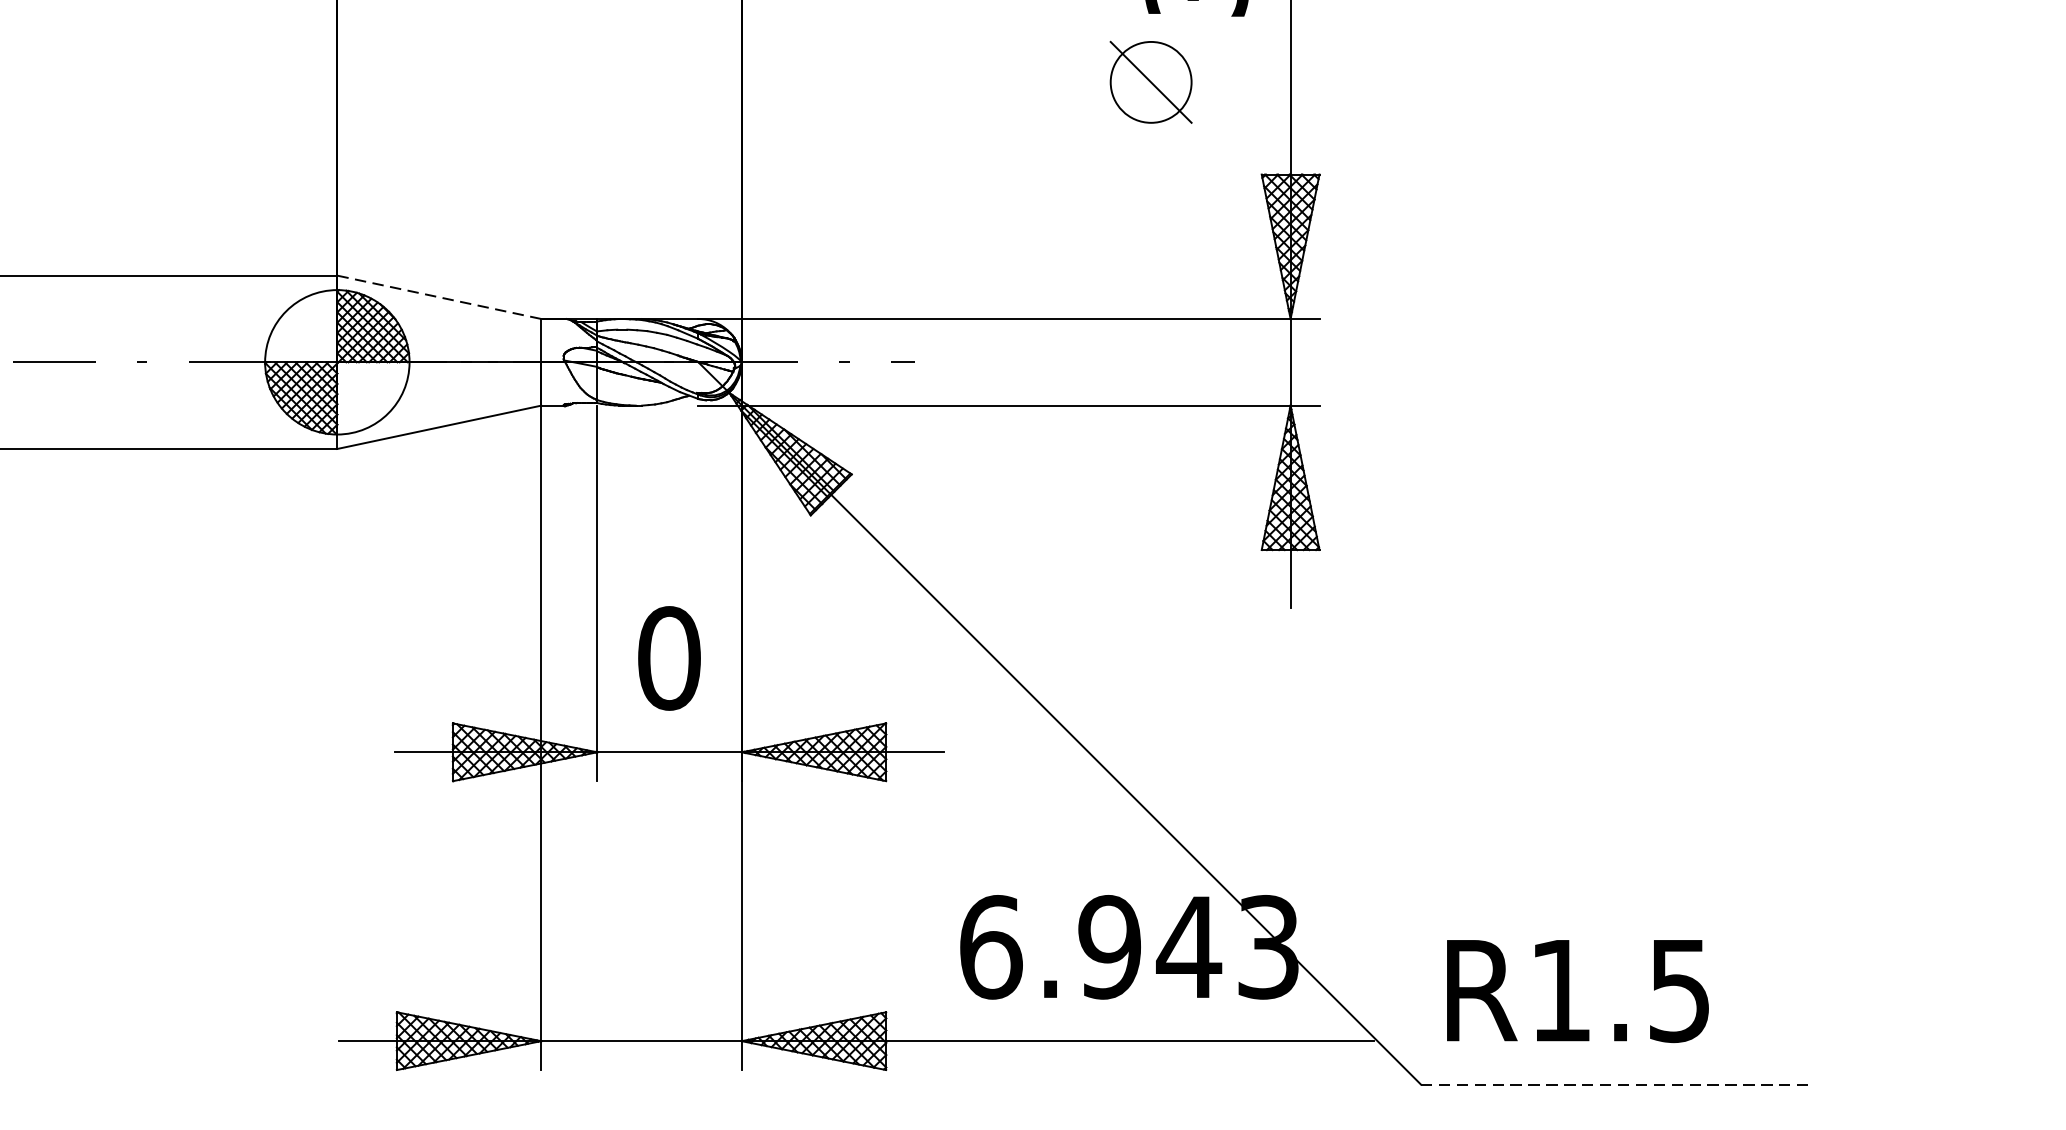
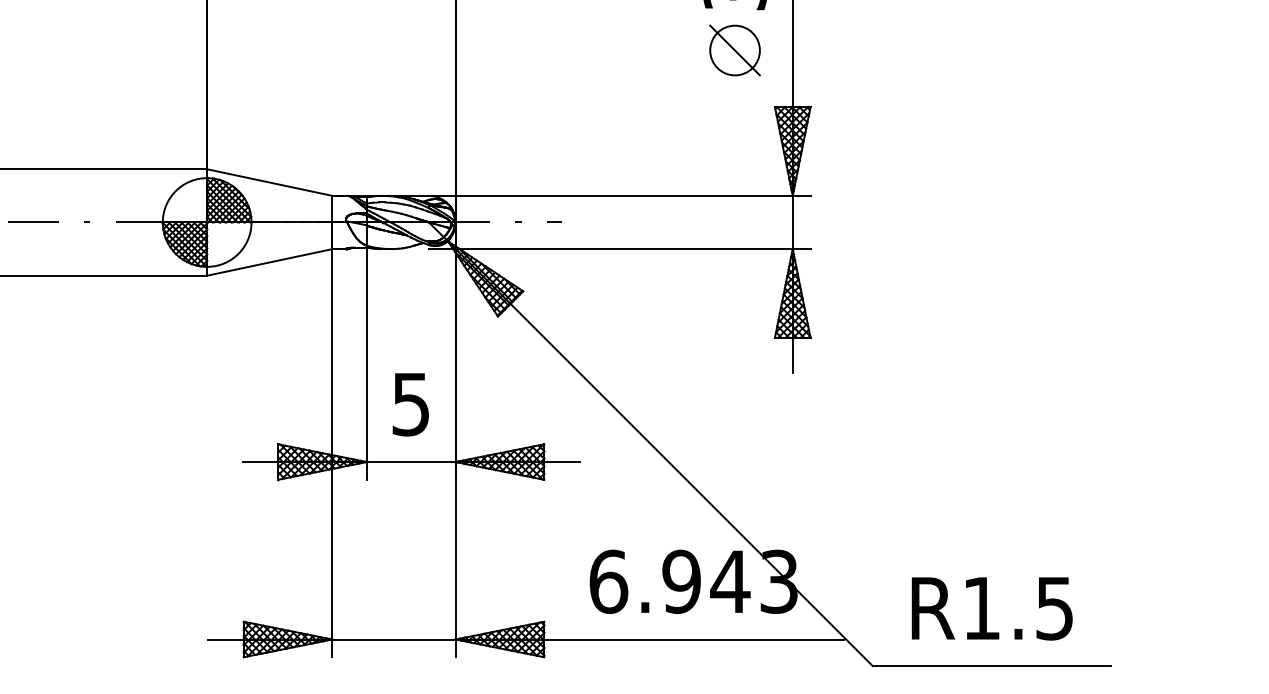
part: (1150, 82) -> (734, 50), moved
line: (438, 297) -> (269, 182), dashed -> solid
text: (669, 658) -> (411, 404), 0 -> 5
text: (1576, 990) -> (991, 608), moved
line: (1615, 1085) -> (992, 666), dashed -> solid

